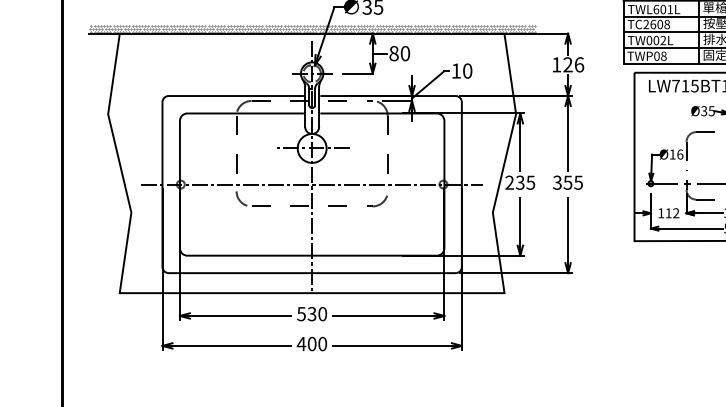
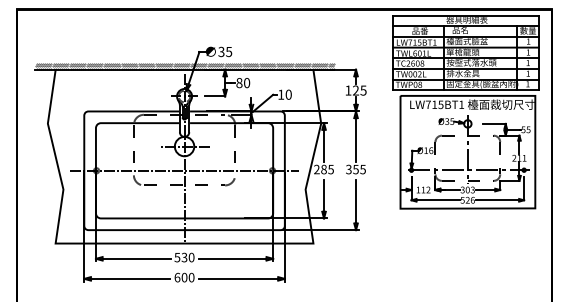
text: (579, 64) -> (363, 90), 126 -> 125
text: (519, 182) -> (323, 169), 235 -> 285
text: (301, 343) -> (177, 277), 400 -> 600

